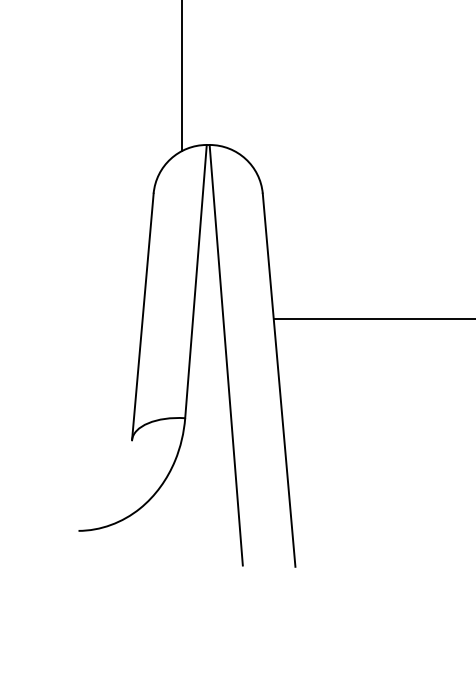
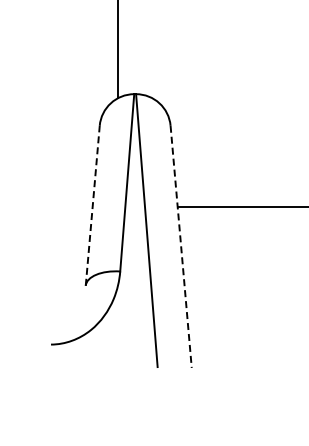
line: (142, 316) -> (92, 205), solid -> dashed
line: (279, 379) -> (181, 246), solid -> dashed

